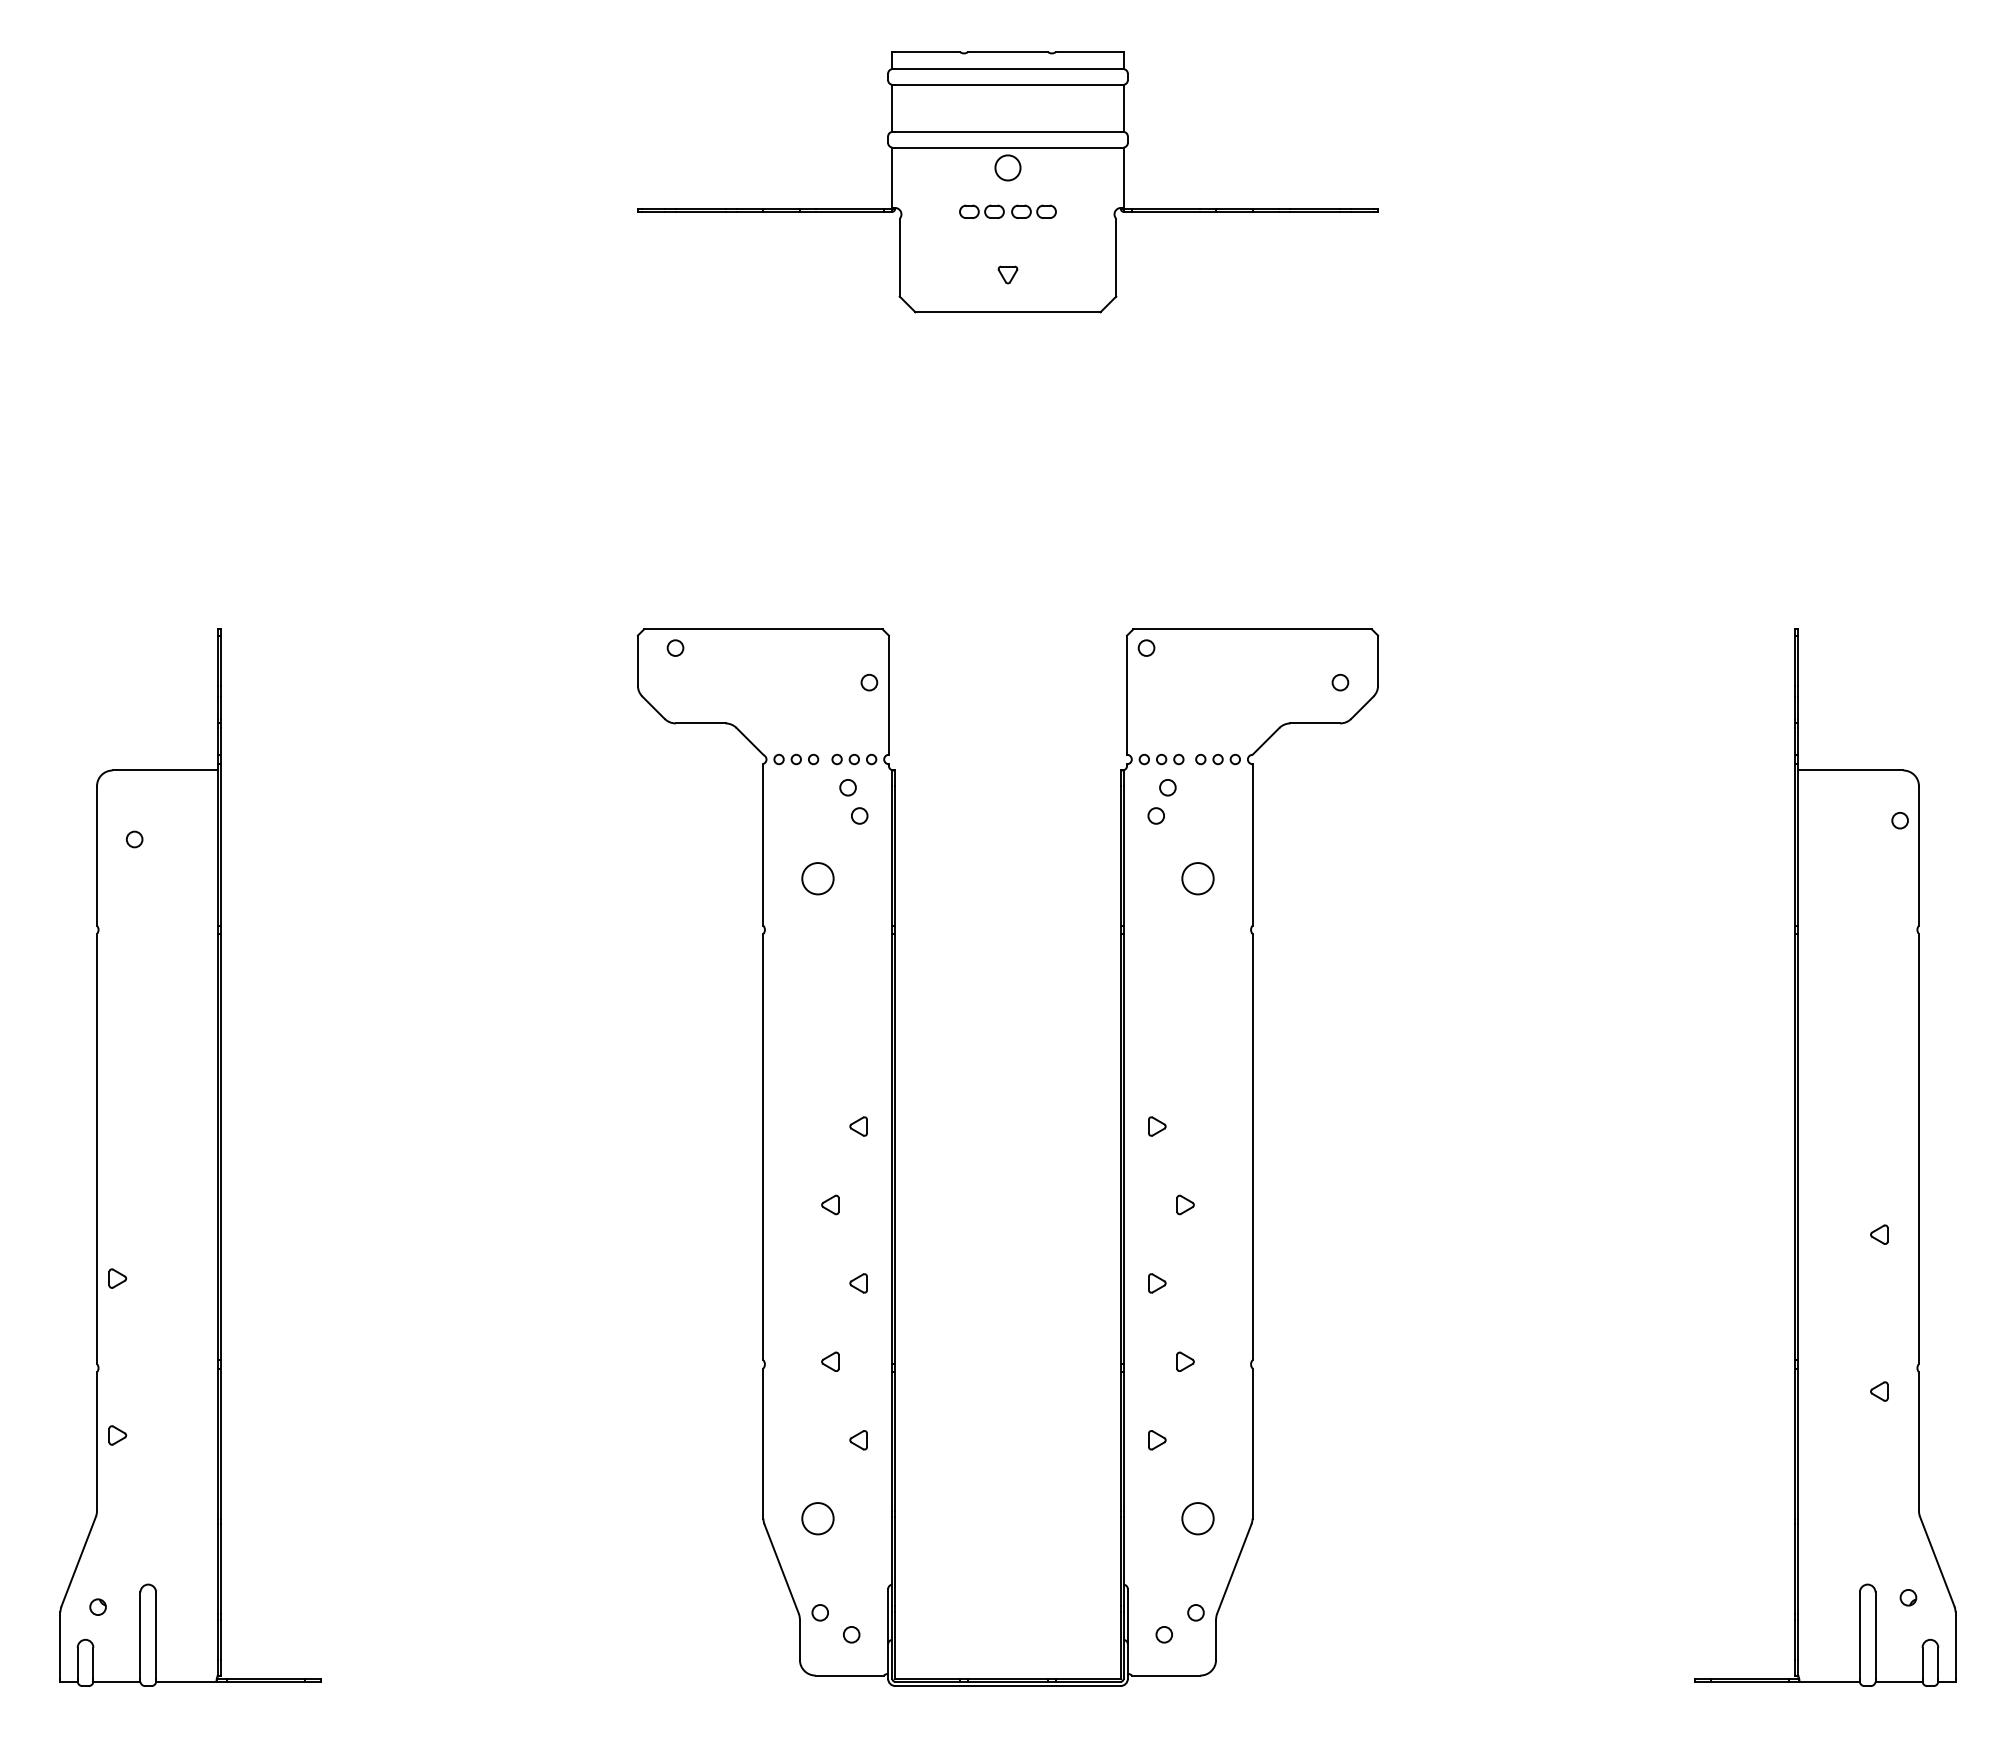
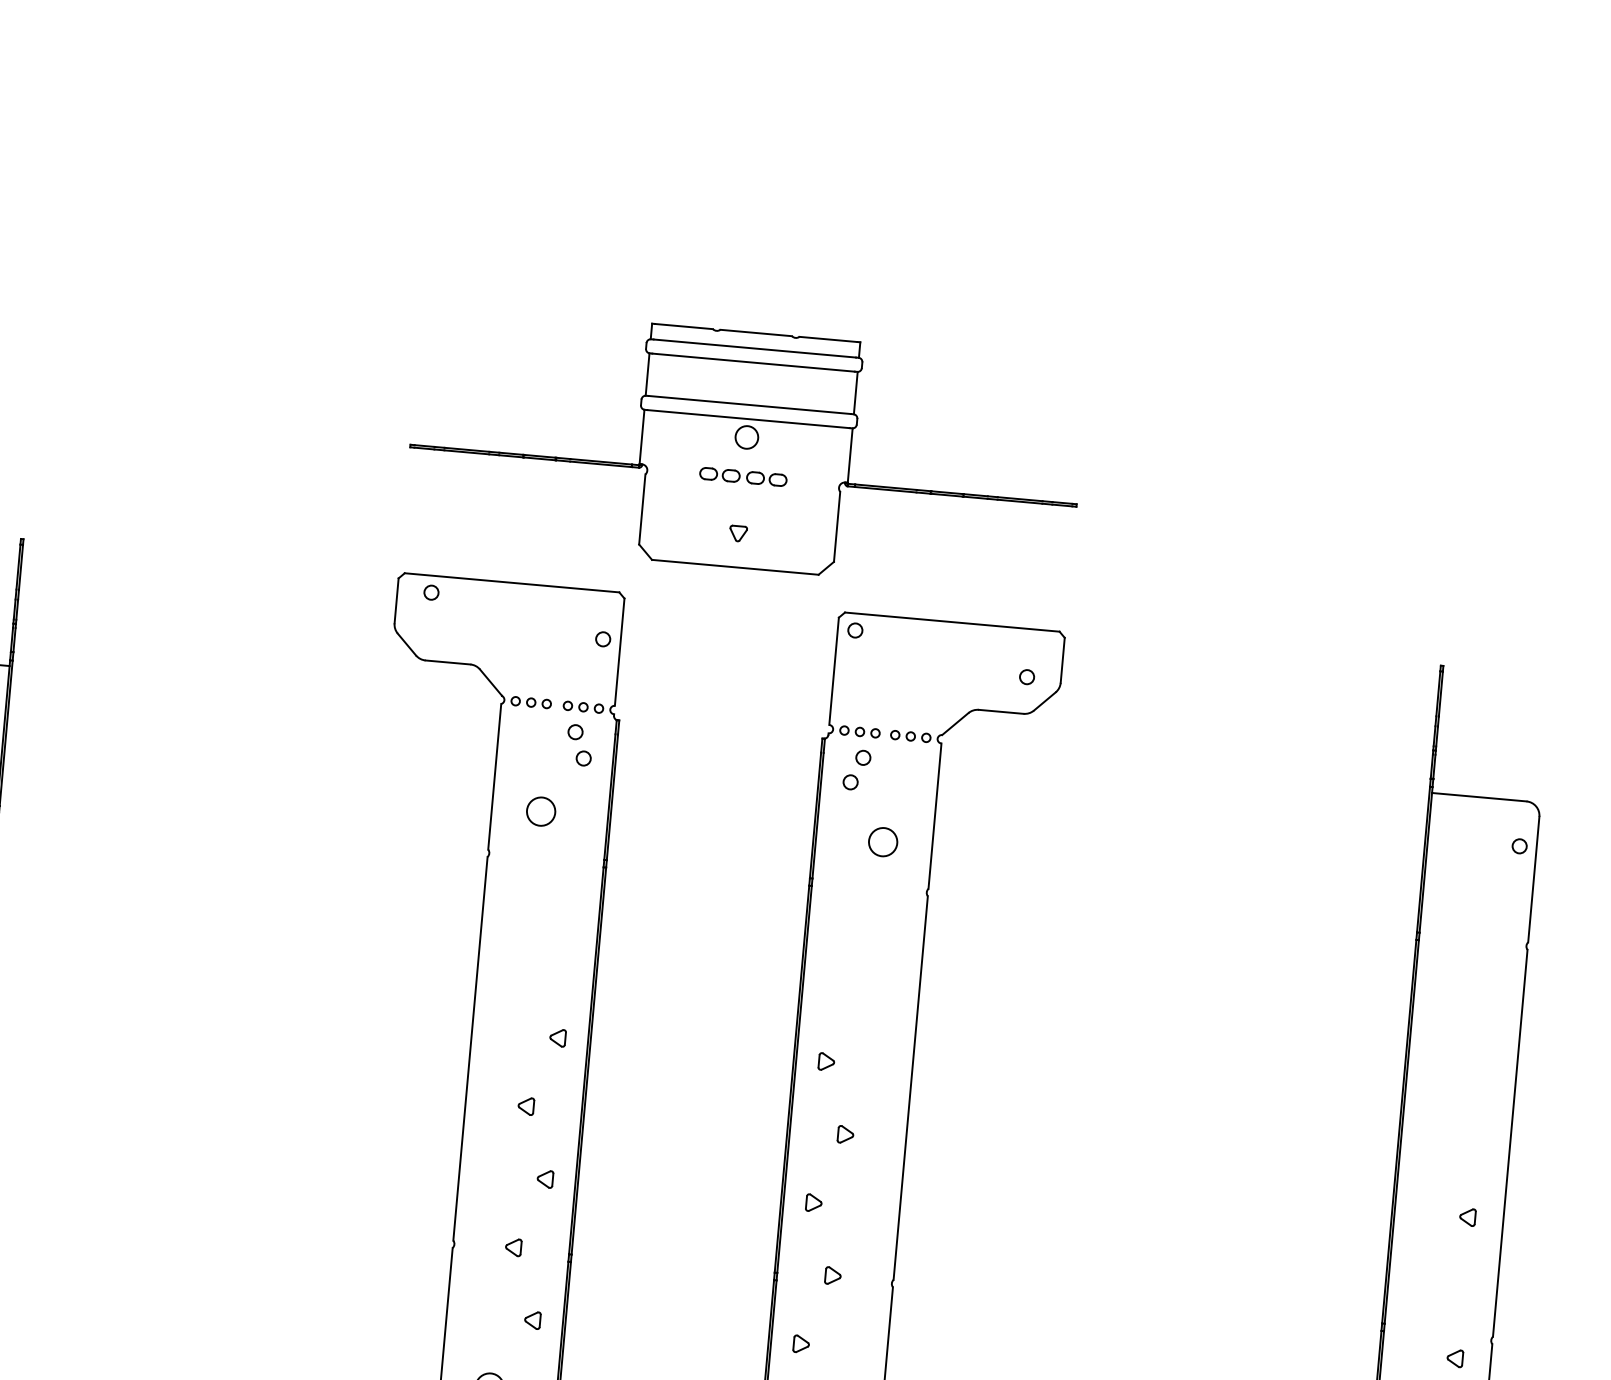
part: (1007, 182) -> (745, 450), moved

